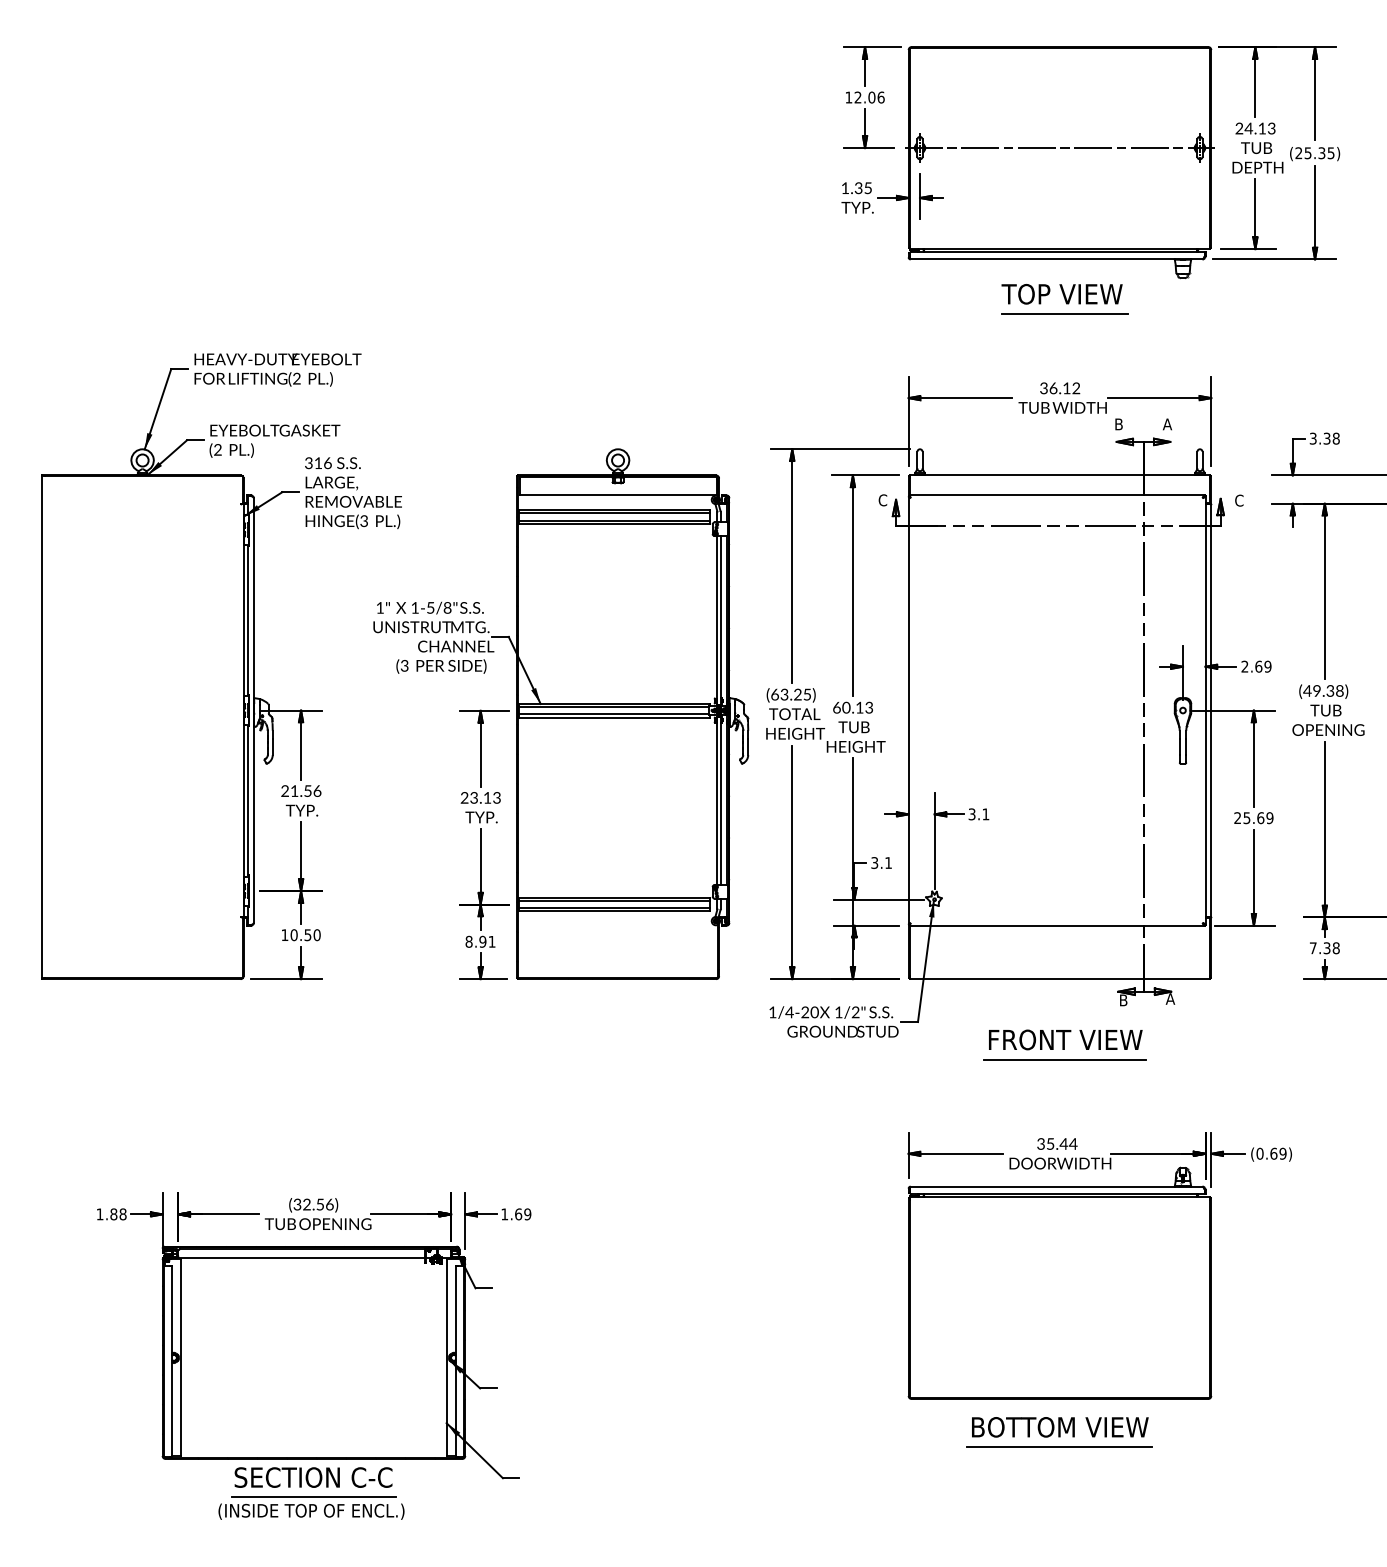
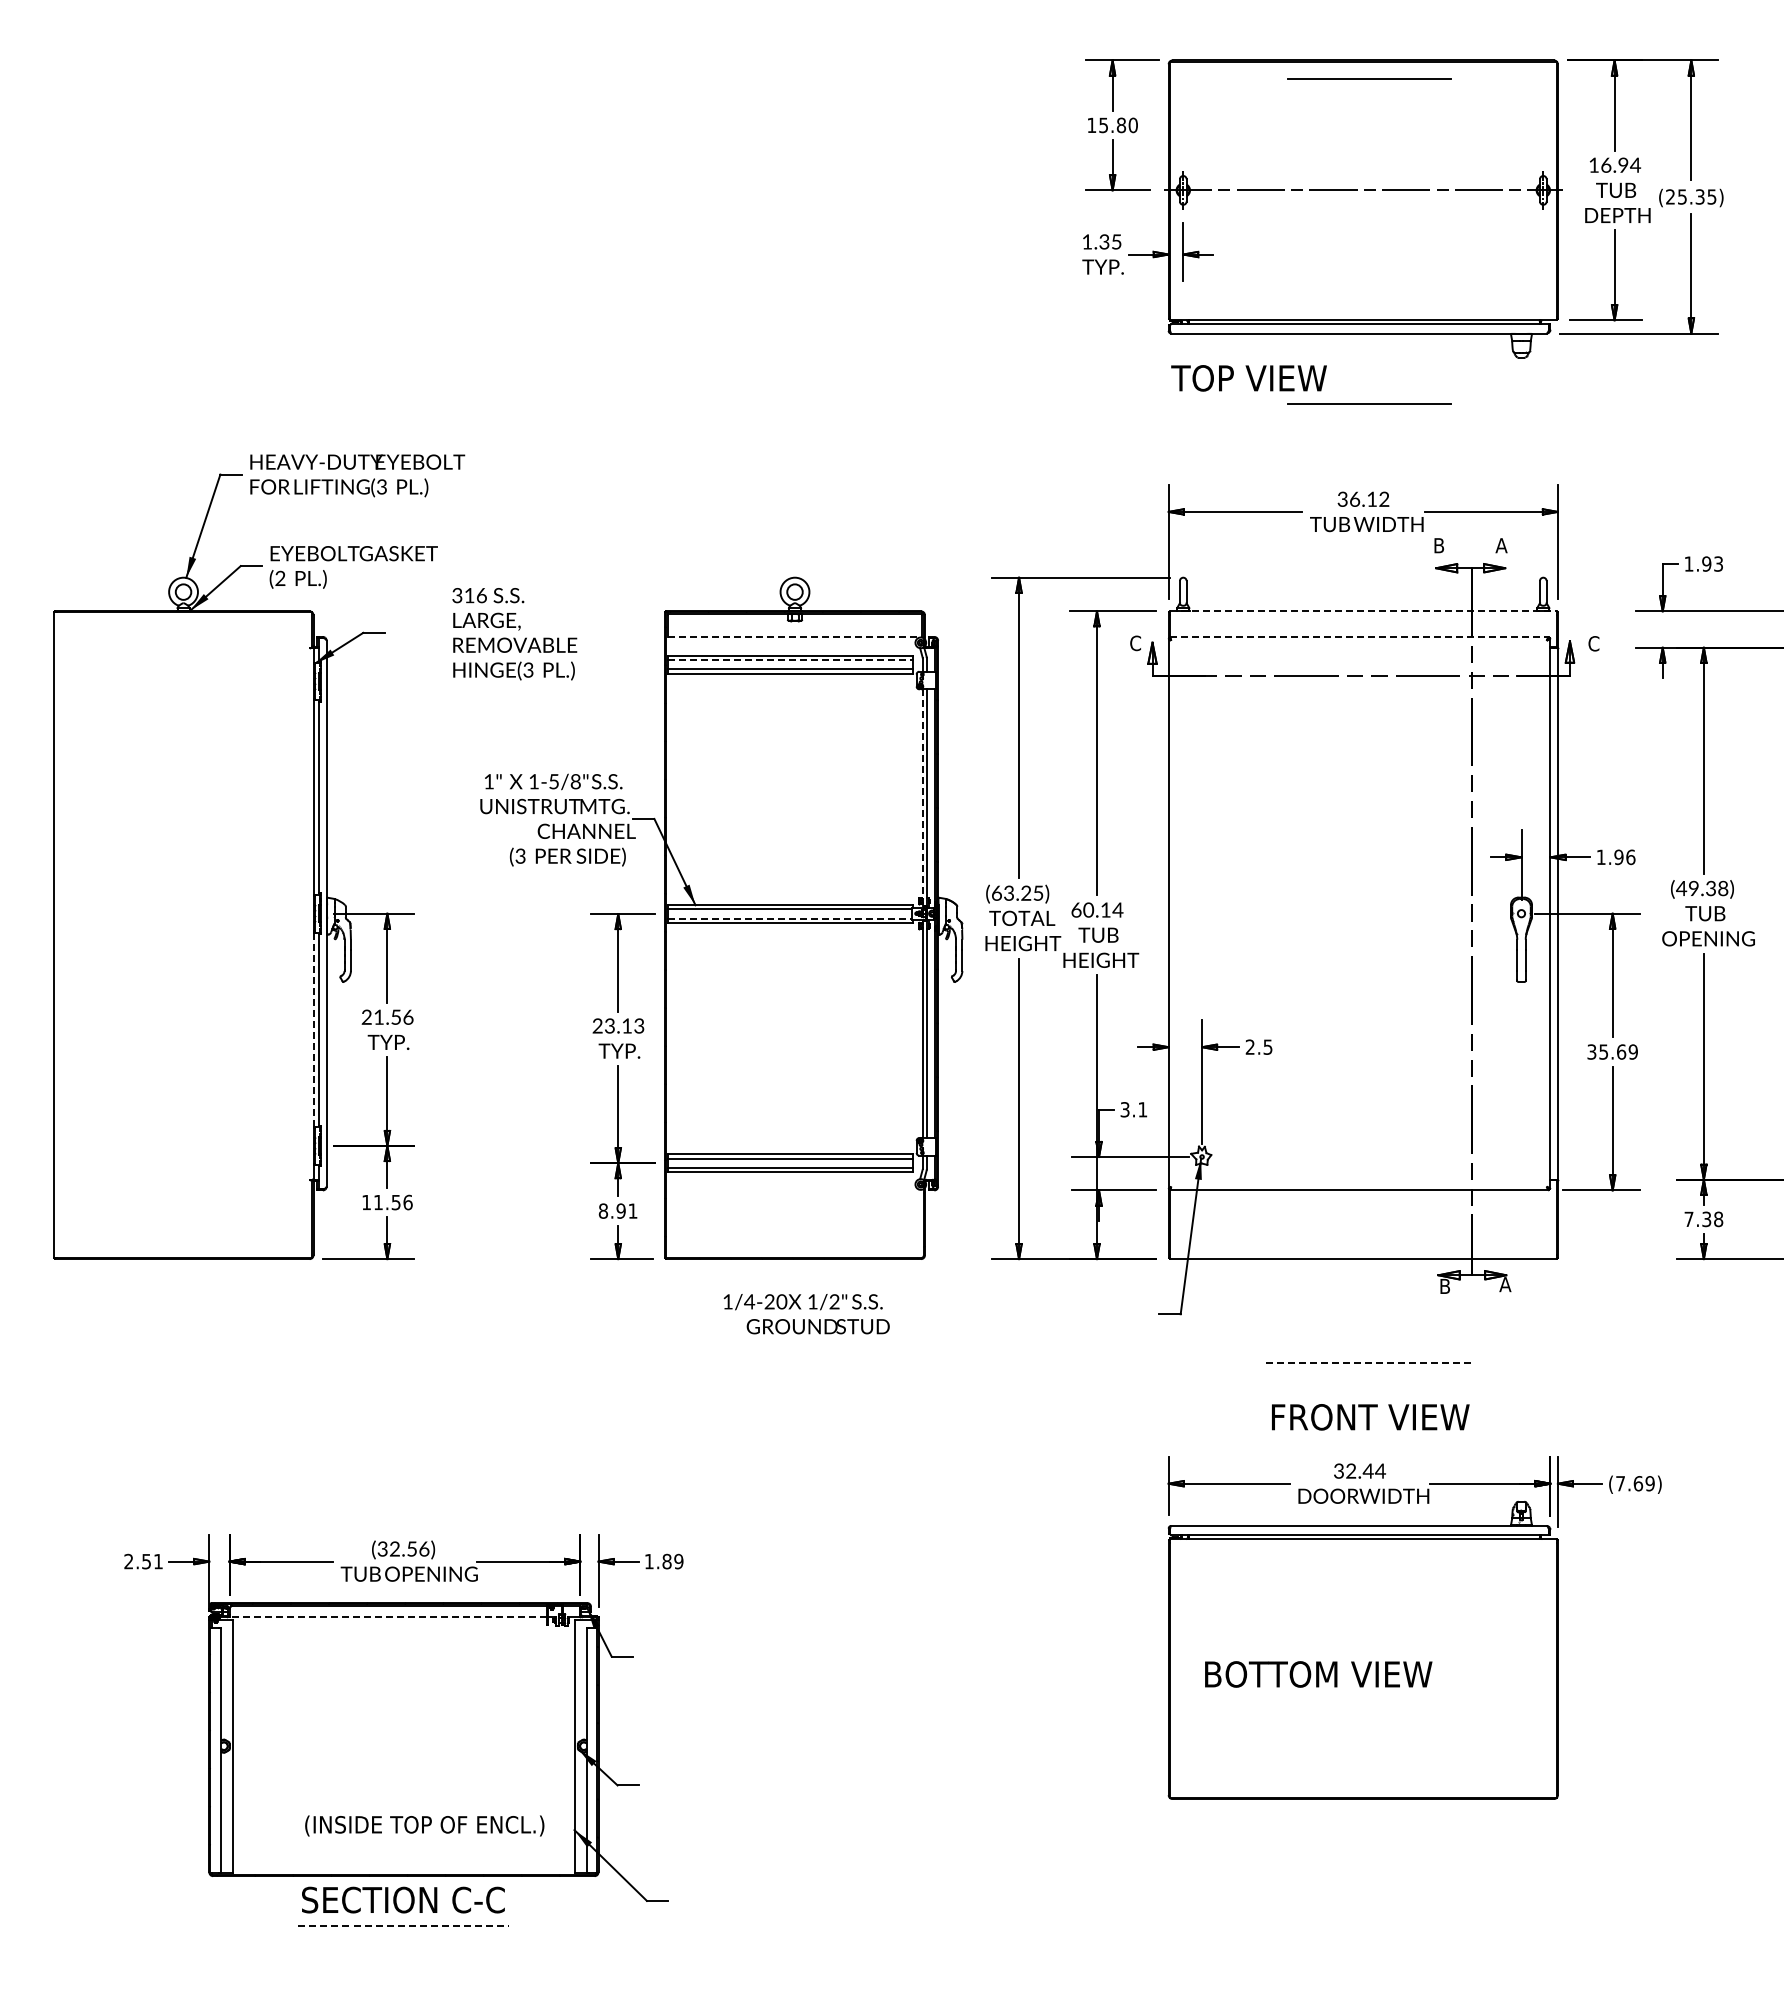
line: (1064, 61) -> (1369, 78), added
text: (869, 97) -> (1118, 125), 12.06 -> 15.80
text: (1256, 127) -> (1615, 164), 24.13 -> 16.94
text: (1061, 294) -> (1248, 378), moved
text: (296, 380) -> (381, 489), (2 -> (3
text: (1324, 438) -> (1703, 563), 3.38 -> 1.93
line: (1060, 475) -> (1363, 611), solid -> dashed
text: (353, 493) -> (514, 634), moved
line: (618, 495) -> (795, 636), solid -> dashed
line: (1057, 495) -> (1359, 636), solid -> dashed
line: (614, 513) -> (790, 660), solid -> dashed
line: (717, 620) -> (922, 798), solid -> dashed
text: (1256, 666) -> (1615, 857), 2.69 -> 1.96
text: (868, 707) -> (1117, 909), 60.13 -> 60.14
line: (614, 714) -> (790, 918), solid -> dashed
line: (243, 801) -> (313, 1030), solid -> dashed
text: (978, 813) -> (1258, 1046), 3.1 -> 2.5
text: (1237, 817) -> (1591, 1051), 25.69 -> 35.69
text: (305, 935) -> (392, 1202), 10.50 -> 11.56
text: (833, 1022) -> (806, 1314), moved
text: (1065, 1040) -> (1370, 1417), moved
line: (1065, 1059) -> (1370, 1362), solid -> dashed
text: (1050, 1143) -> (1351, 1470), 35.44 -> 32.44
text: (1259, 1153) -> (1620, 1483), (0.69) -> (7.69)
text: (111, 1214) -> (143, 1561), 1.88 -> 2.51
text: (518, 1214) -> (666, 1561), 1.69 -> 1.89
line: (301, 1257) -> (388, 1617), solid -> dashed
text: (1060, 1427) -> (1318, 1674), moved
line: (1060, 1447) -> (1363, 1861), removed
line: (314, 1497) -> (404, 1925), solid -> dashed
text: (311, 1511) -> (424, 1825), moved

